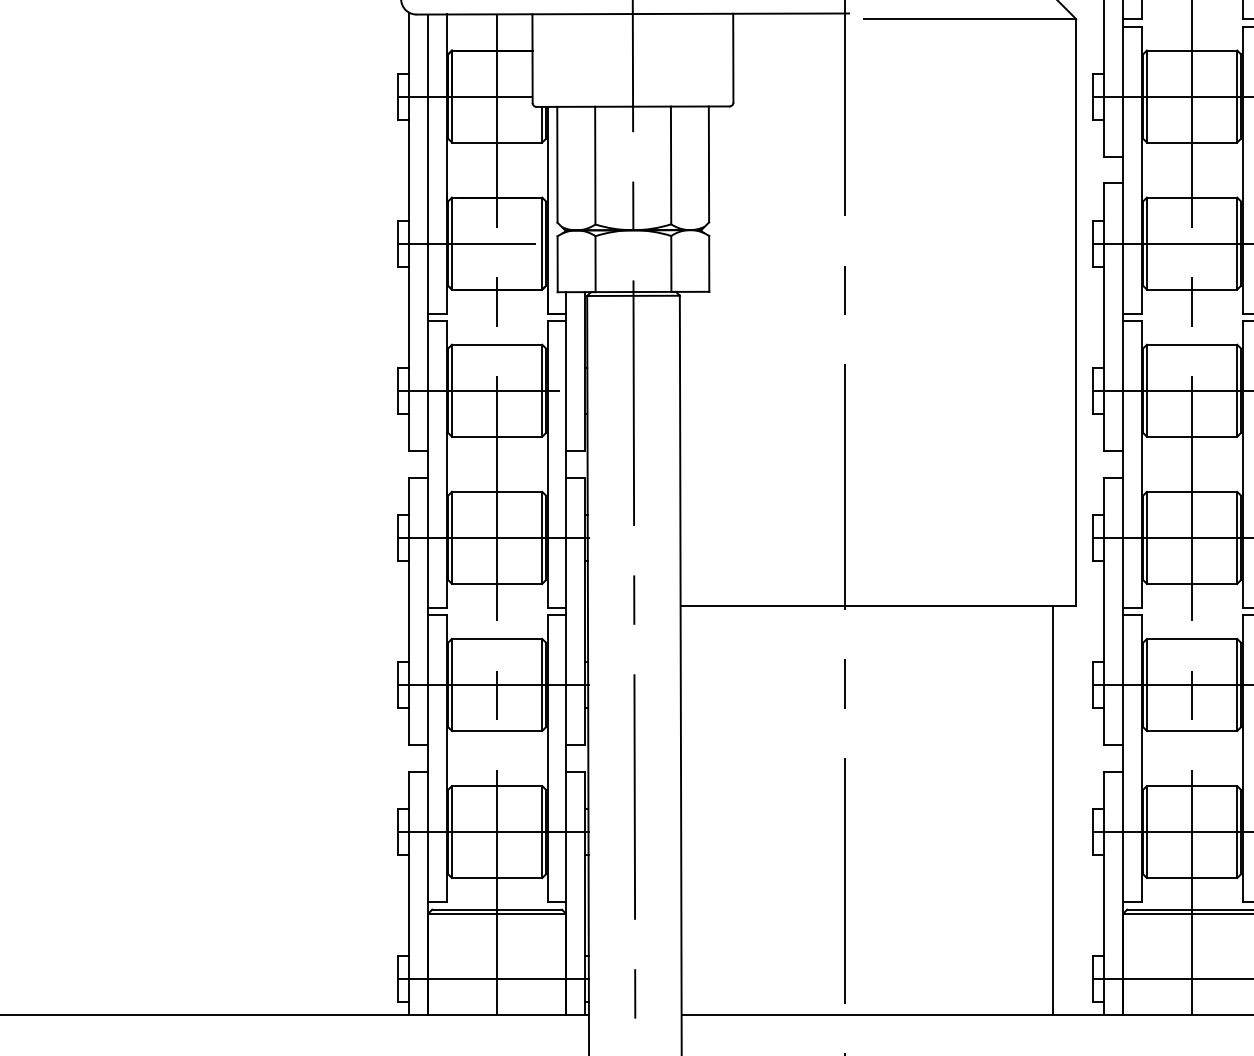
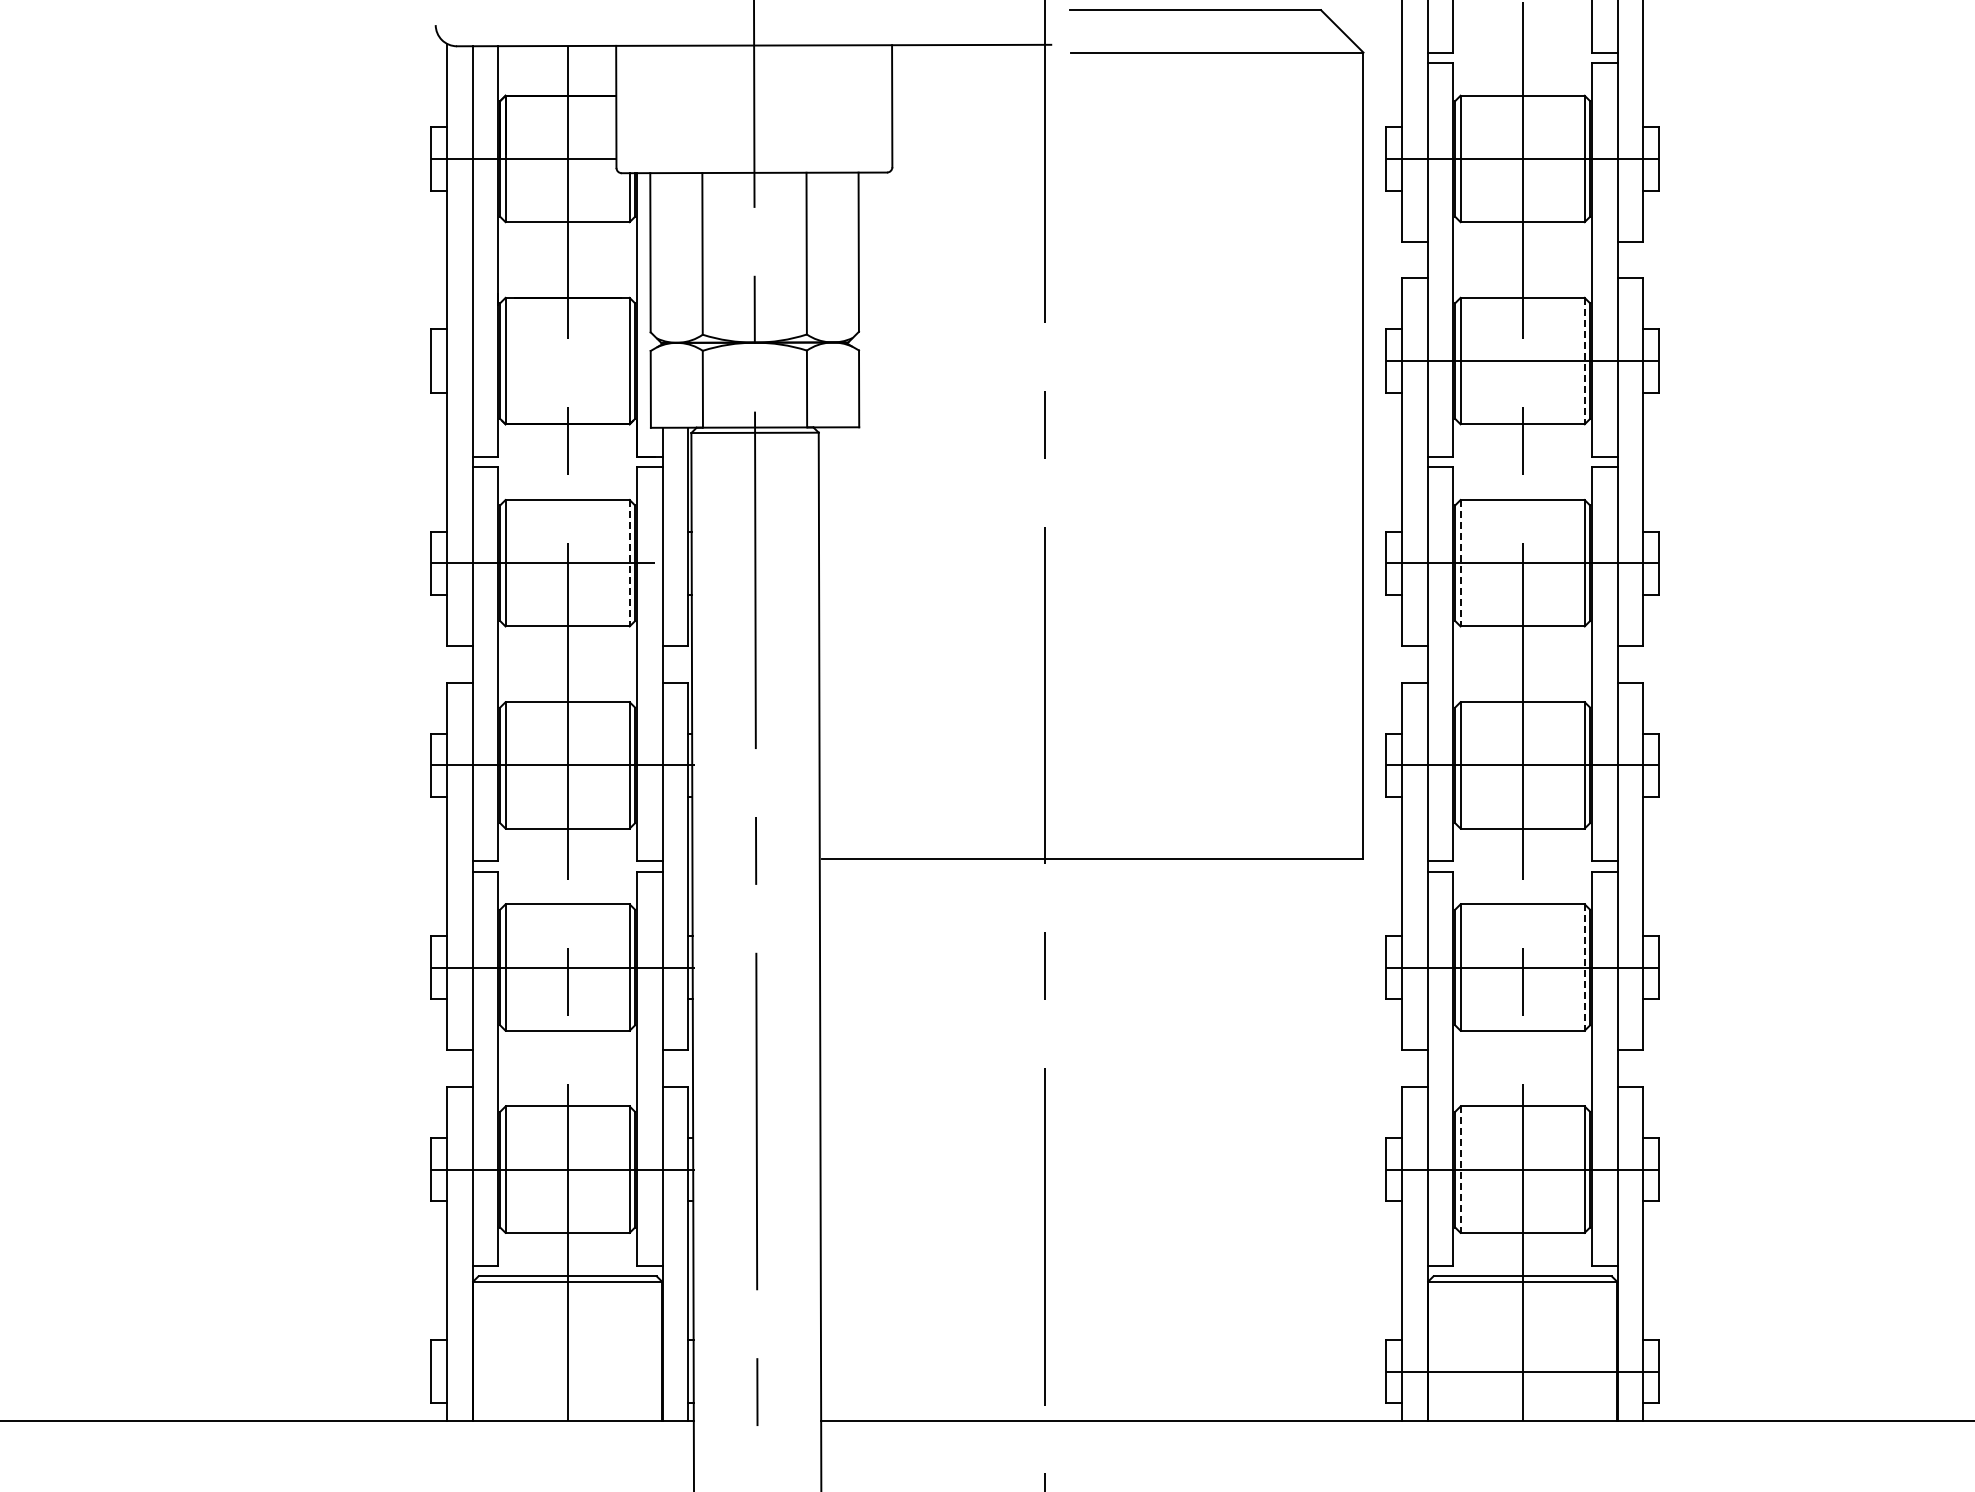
line: (466, 243) -> (525, 361), removed
line: (1237, 243) -> (1584, 361), solid -> dashed
line: (542, 390) -> (629, 563), solid -> dashed
line: (1146, 390) -> (1460, 563), solid -> dashed
line: (1237, 685) -> (1584, 968), solid -> dashed
line: (1052, 810) -> (1331, 1140), removed
line: (1146, 832) -> (1460, 1170), solid -> dashed
line: (493, 978) -> (562, 1371), removed

